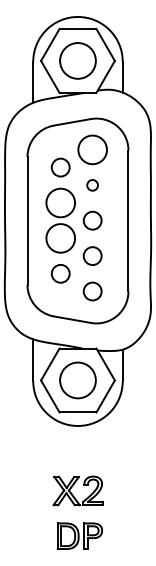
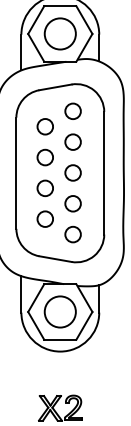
circle: (92, 149) -> (72, 111), size x0.62
circle: (92, 185) -> (72, 142), size x1.67
circle: (60, 202) -> (45, 157), size x0.62
circle: (60, 238) -> (45, 188), size x0.62

